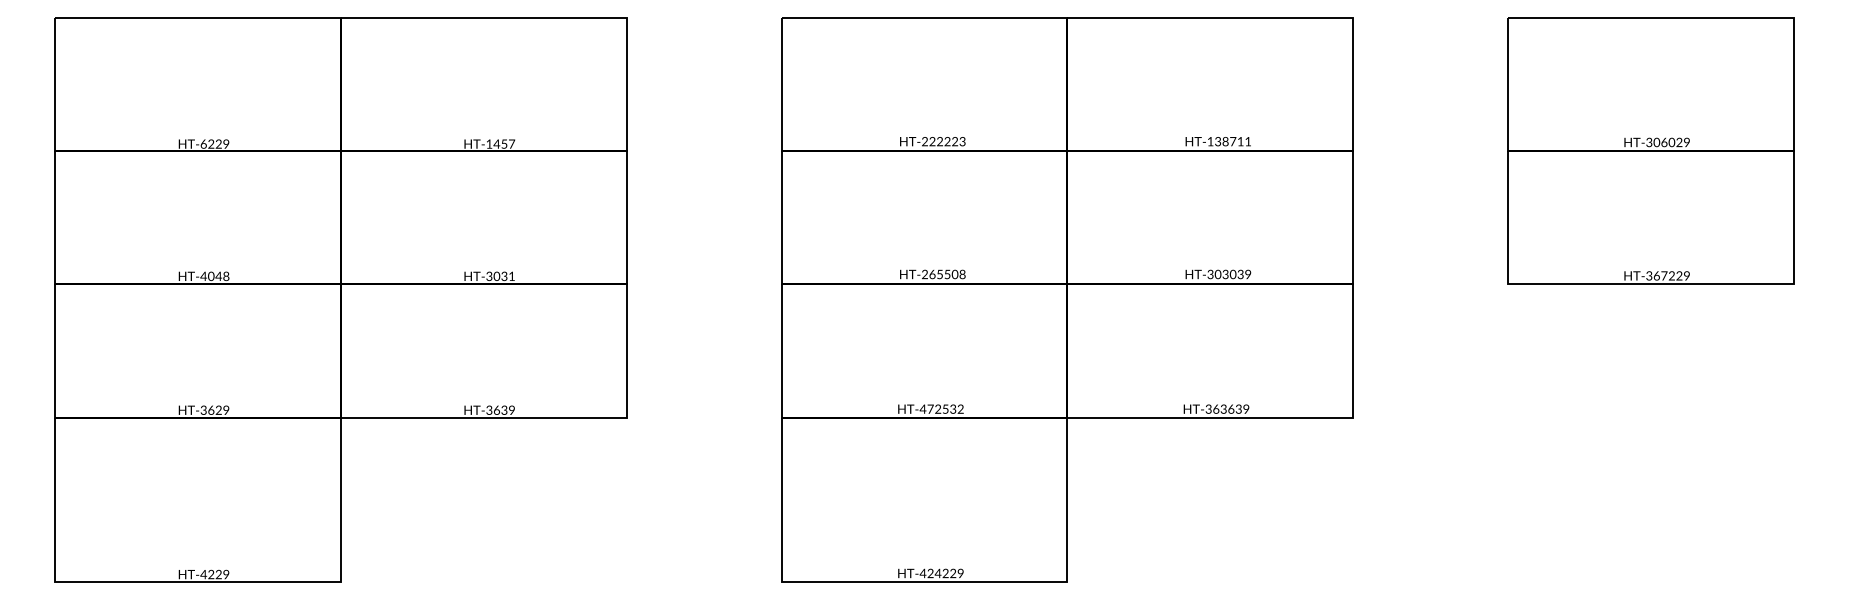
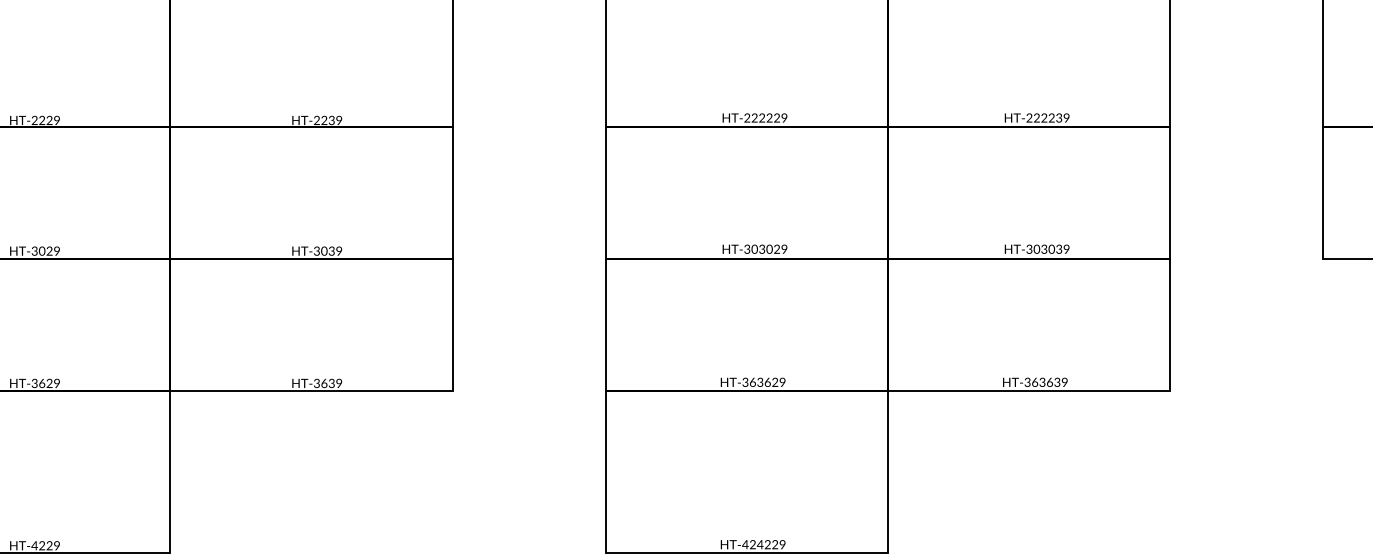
text: (962, 141) -> (784, 117), HT-222223 -> HT-222229
text: (1229, 141) -> (1048, 117), HT-138711 -> HT-222239
text: (203, 143) -> (34, 119), HT-6229 -> HT-2229
text: (500, 143) -> (327, 119), HT-1457 -> HT-2239
text: (943, 274) -> (765, 249), HT-265508 -> HT-303029
text: (511, 275) -> (338, 250), HT-3031 -> HT-3039
text: (214, 276) -> (45, 251), HT-4048 -> HT-3029
text: (941, 408) -> (763, 381), HT-472532 -> HT-363629

